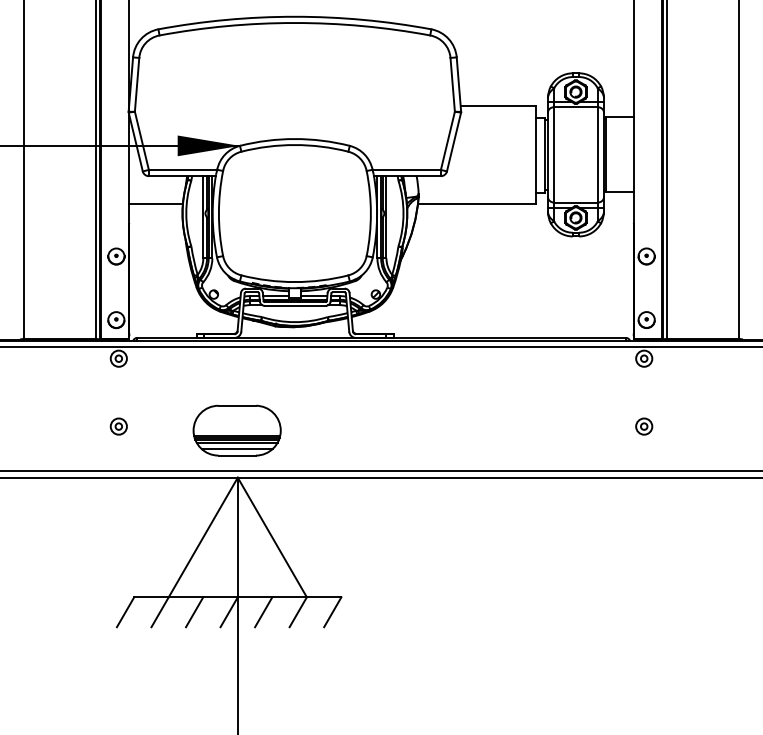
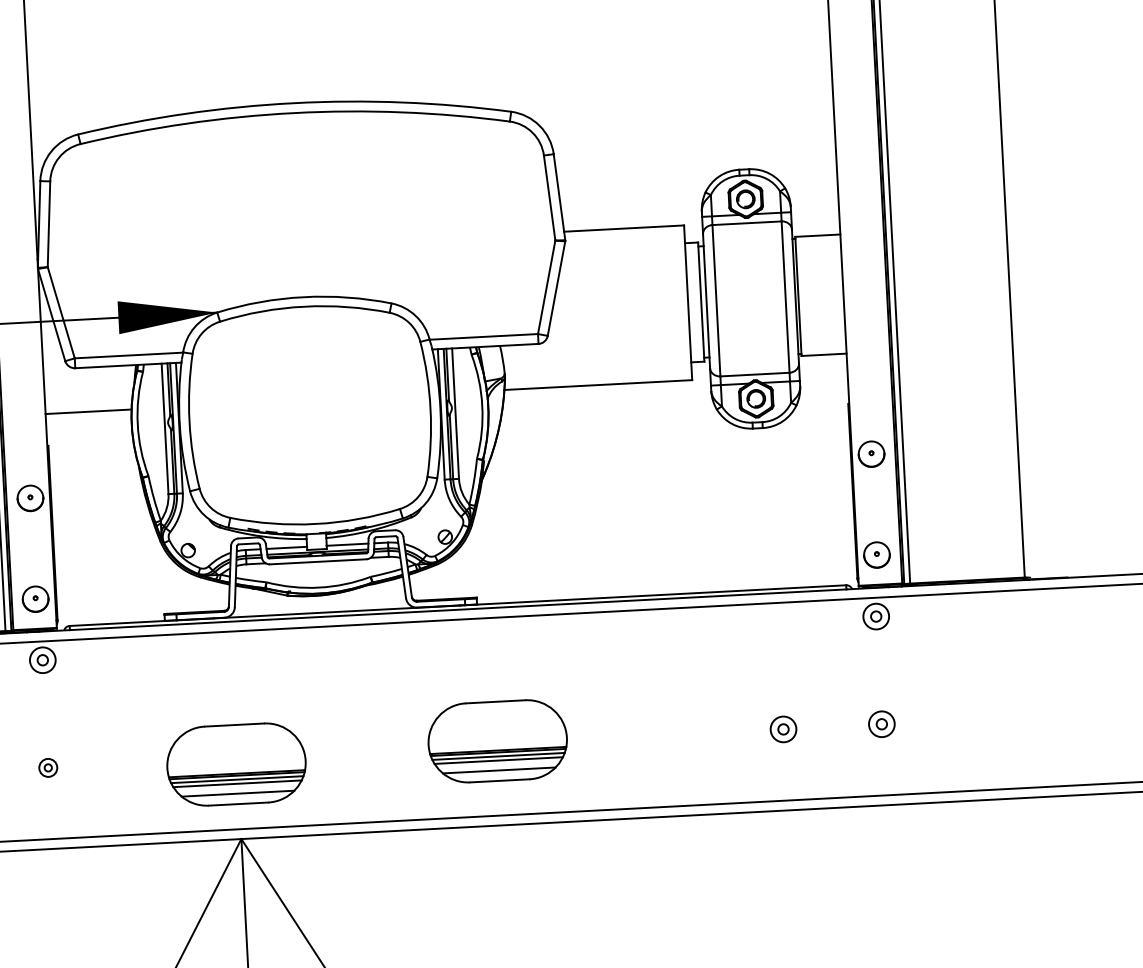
part: (401, 424) -> (496, 741), added
part: (118, 426) -> (47, 767), size x0.7
part: (582, 426) -> (783, 729), added

